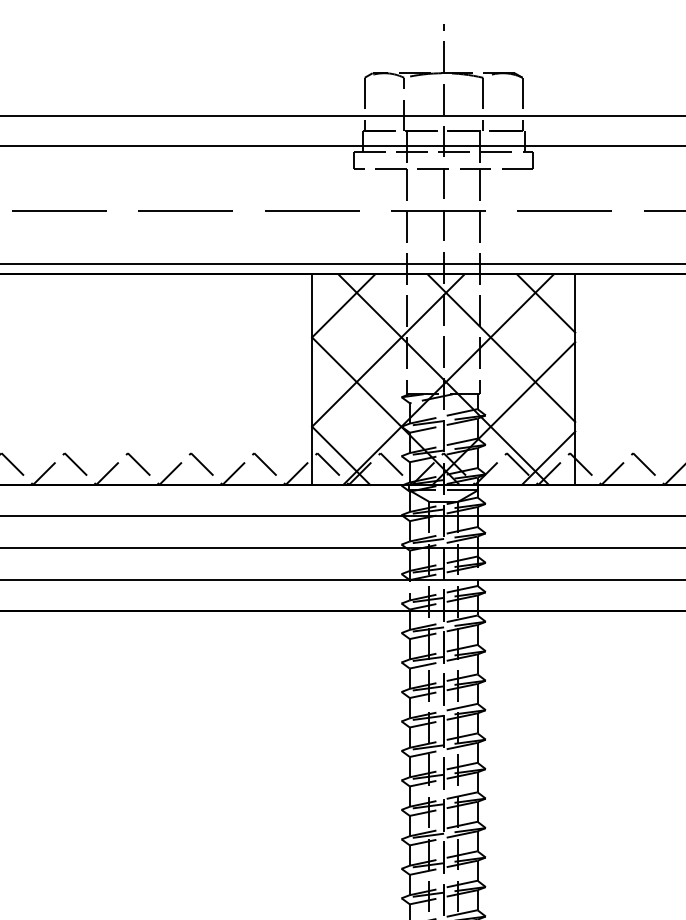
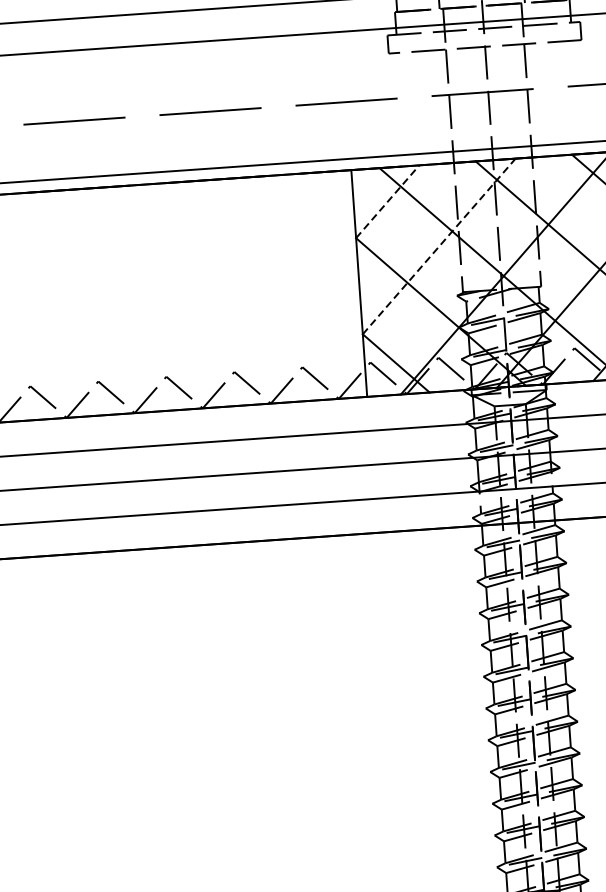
line: (343, 305) -> (387, 201), solid -> dashed
line: (388, 350) -> (439, 246), solid -> dashed

